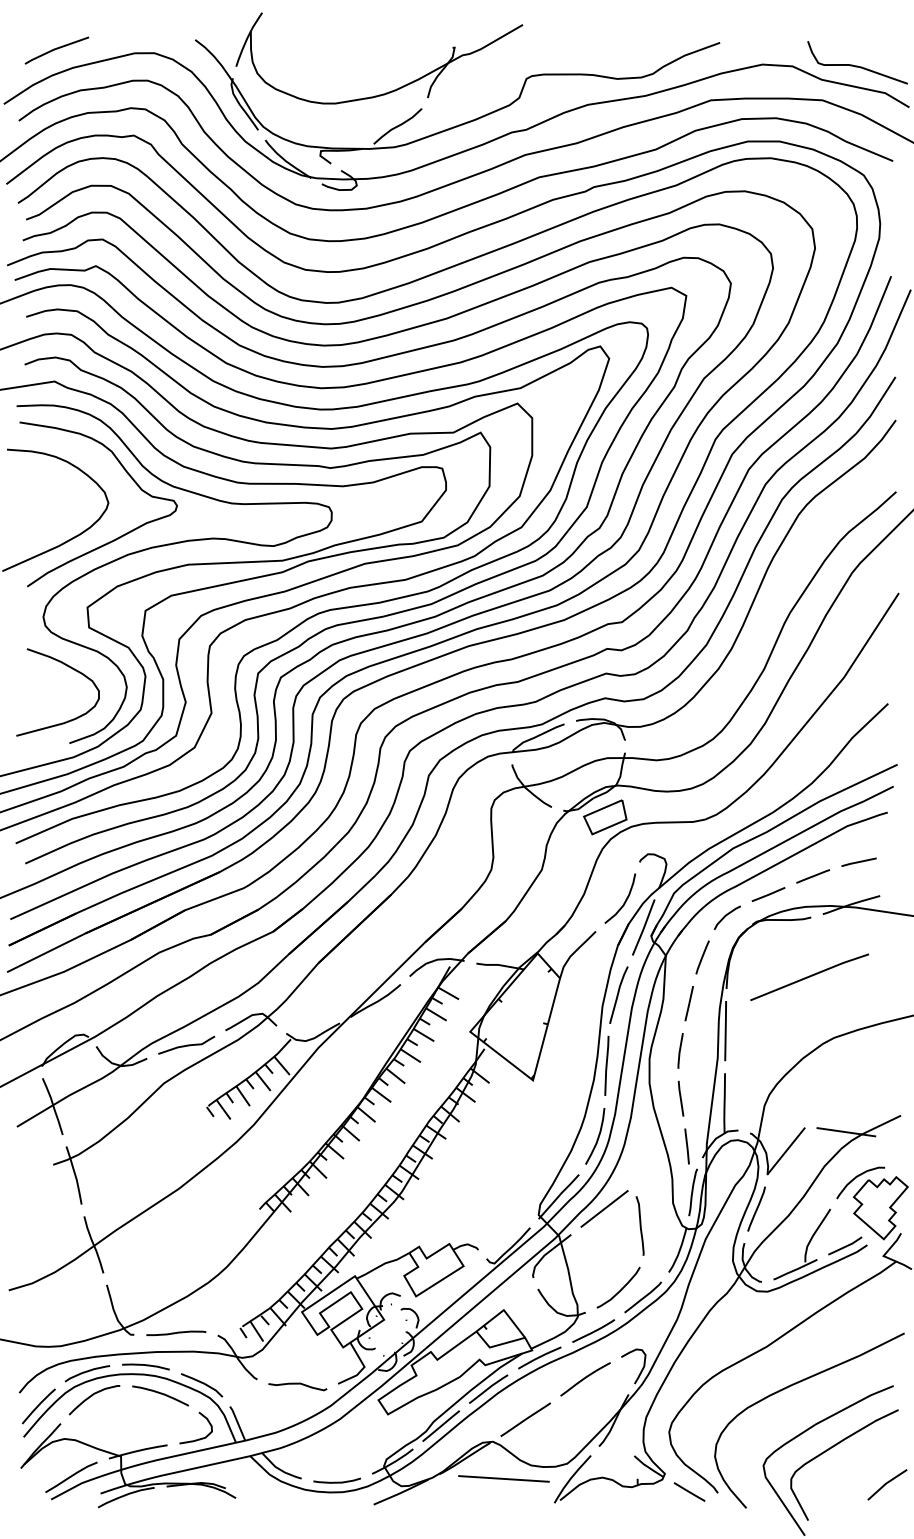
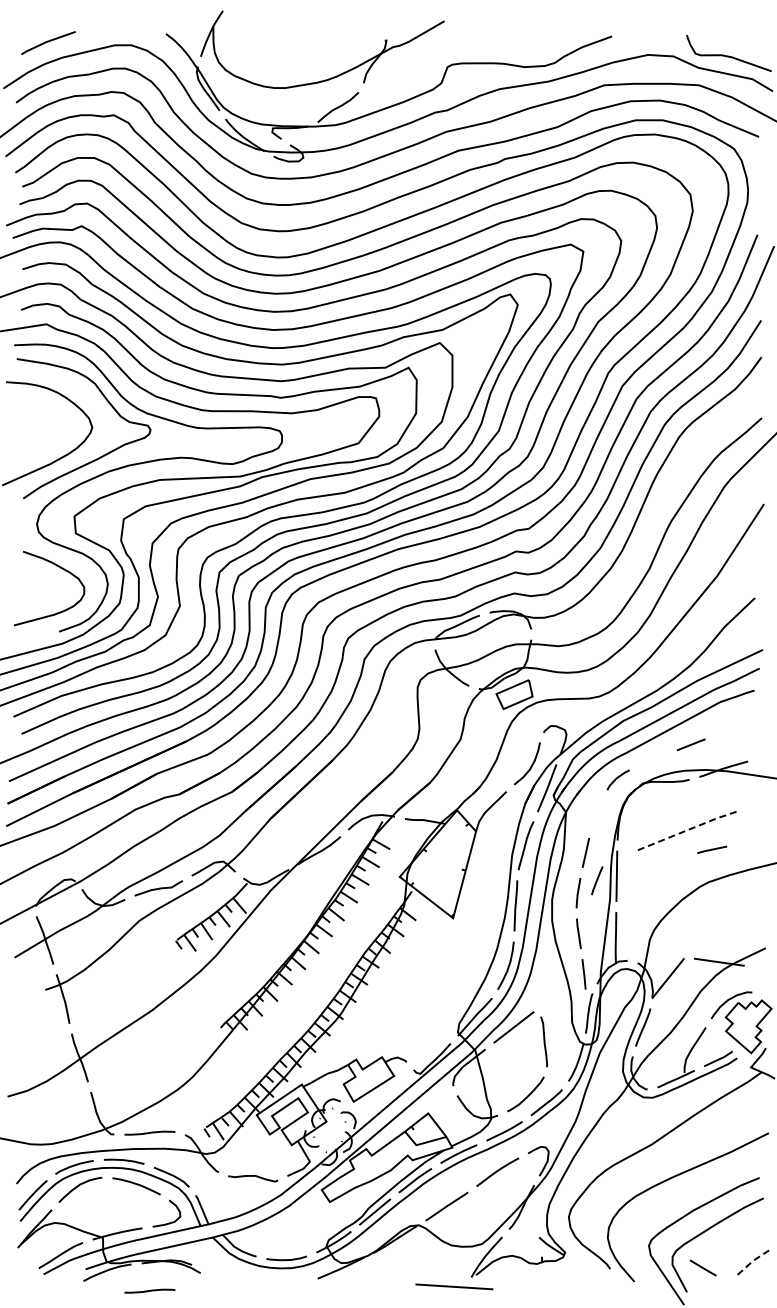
line: (859, 861) -> (712, 849), moved
line: (768, 893) -> (653, 759), removed
line: (702, 957) -> (597, 880), moved
line: (811, 976) -> (689, 829), solid -> dashed
line: (504, 1478) -> (454, 1286), moved
line: (886, 1483) -> (753, 1260), solid -> dashed
line: (688, 1491) -> (702, 1267), moved
line: (175, 1518) -> (149, 1290), added

